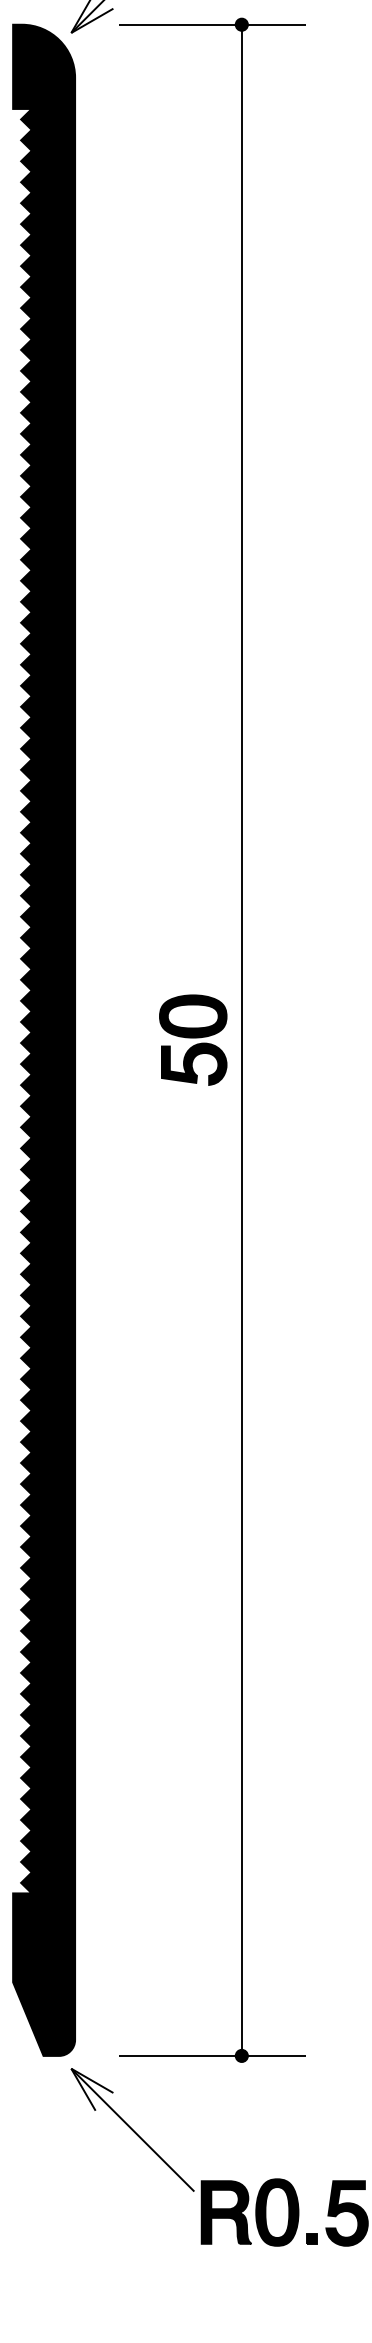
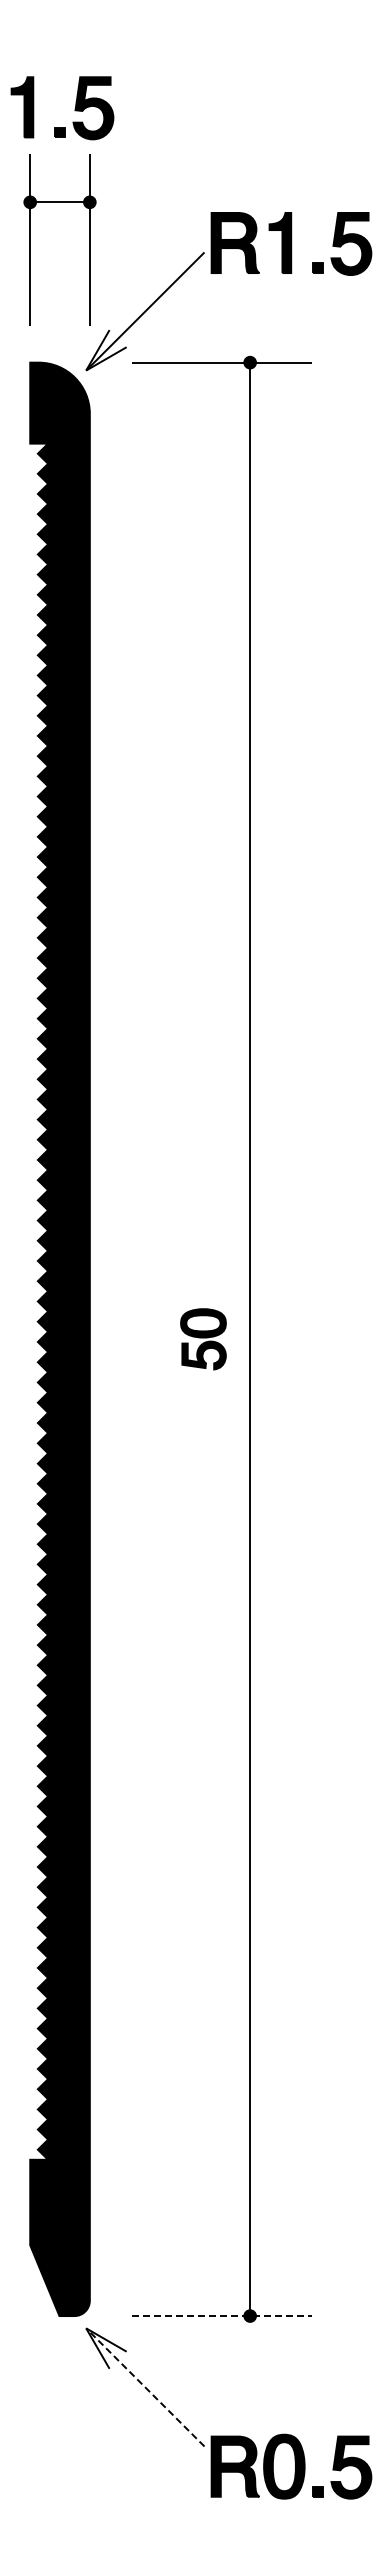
part: (193, 1040) -> (203, 1339), size x0.7
line: (213, 2056) -> (222, 2316), solid -> dashed
line: (132, 2130) -> (145, 2387), solid -> dashed

